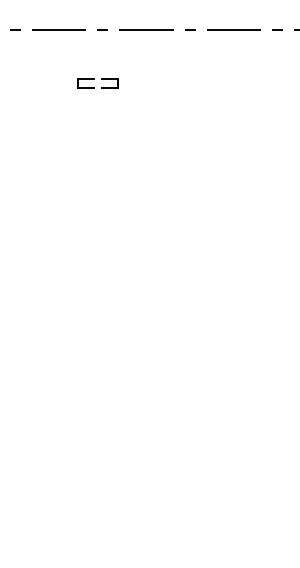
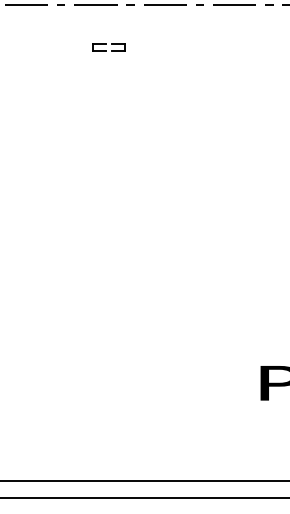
part: (98, 83) -> (108, 47), moved

